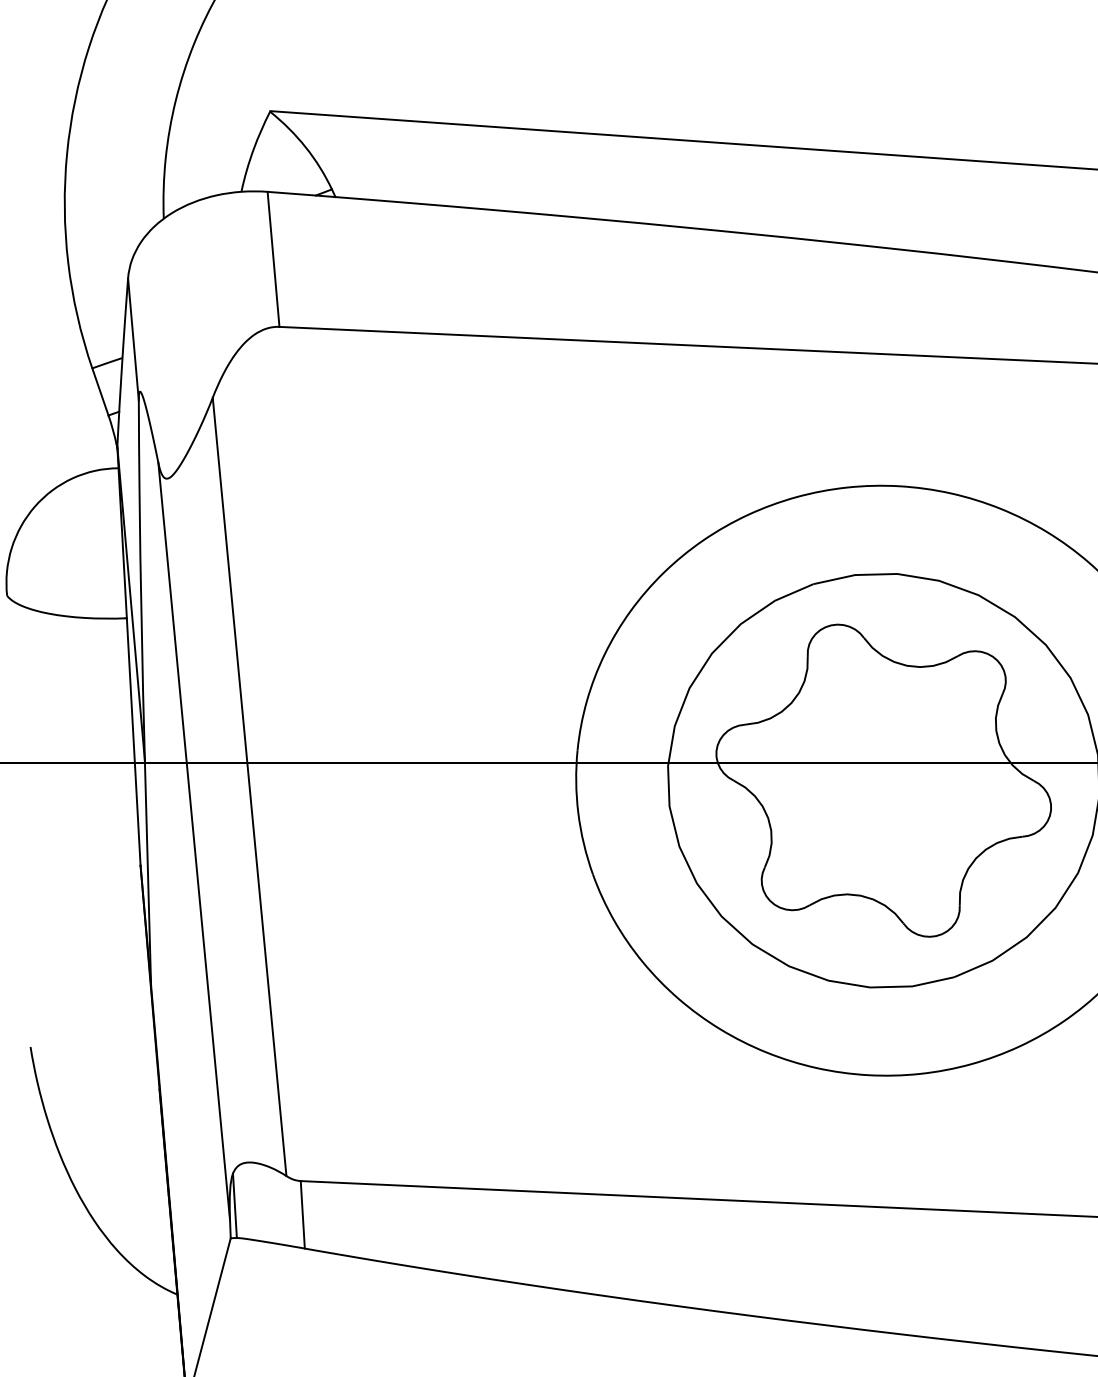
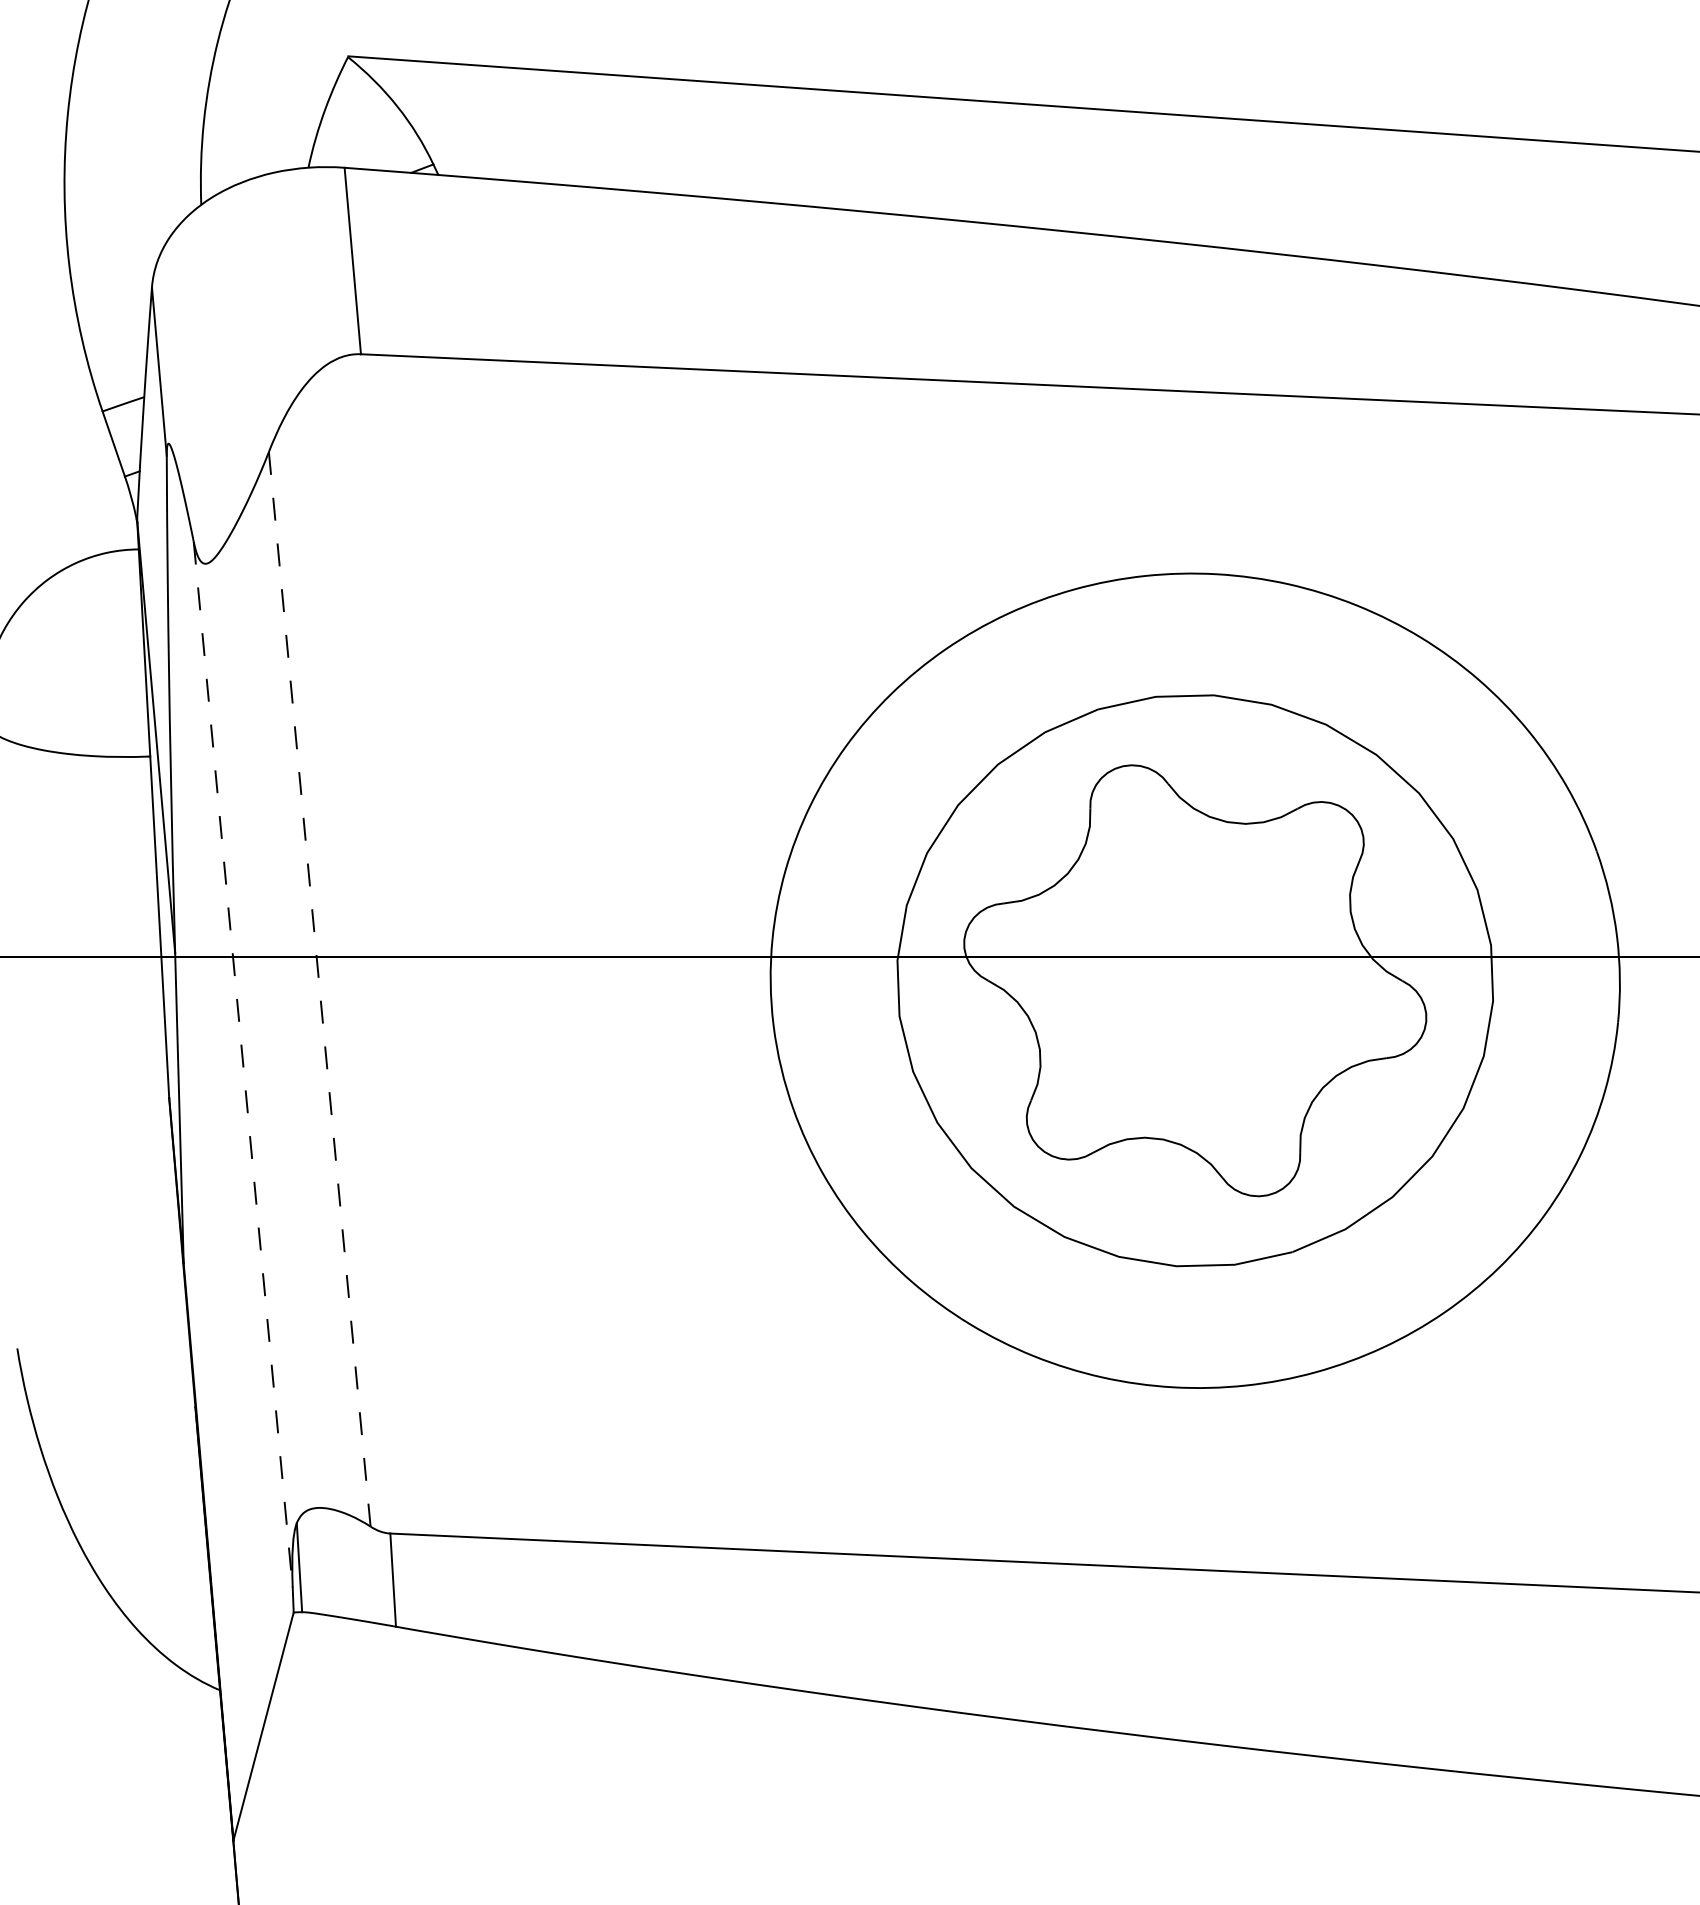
line: (249, 787) -> (319, 989), solid -> dashed
line: (194, 842) -> (243, 1065), solid -> dashed

